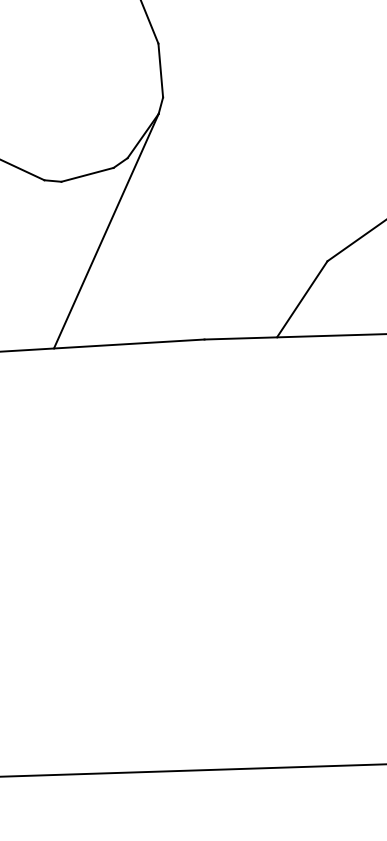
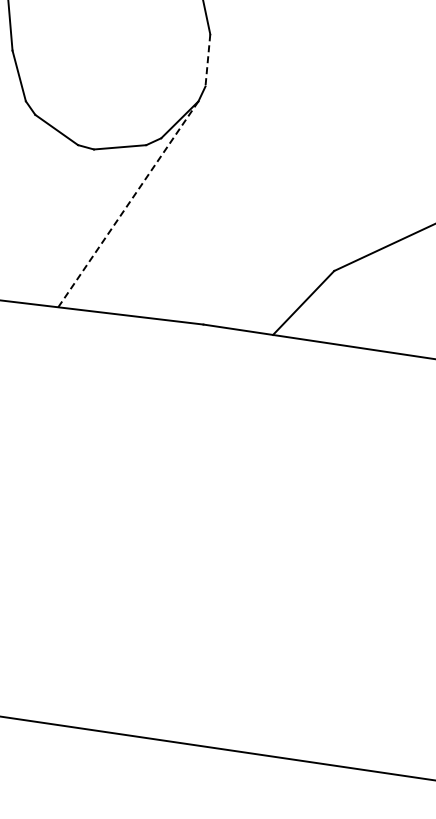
line: (160, 70) -> (207, 60), solid -> dashed
line: (106, 231) -> (128, 204), solid -> dashed

